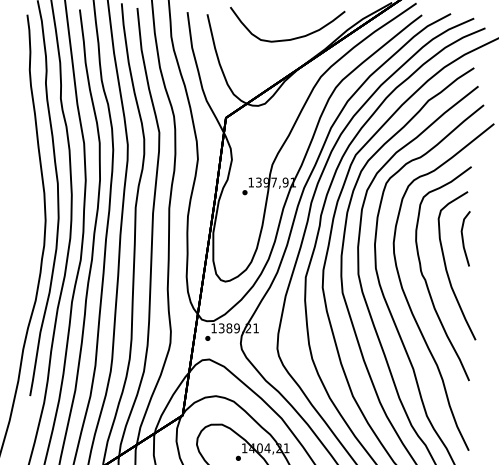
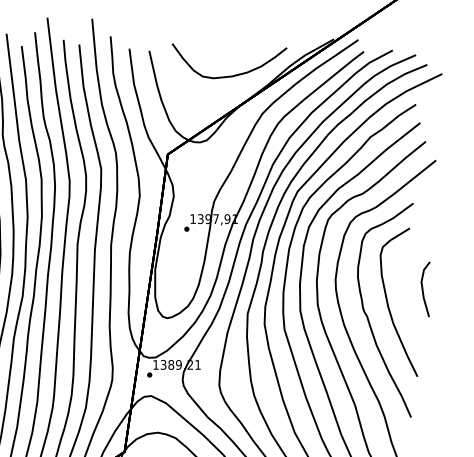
part: (465, 238) -> (425, 289), moved

